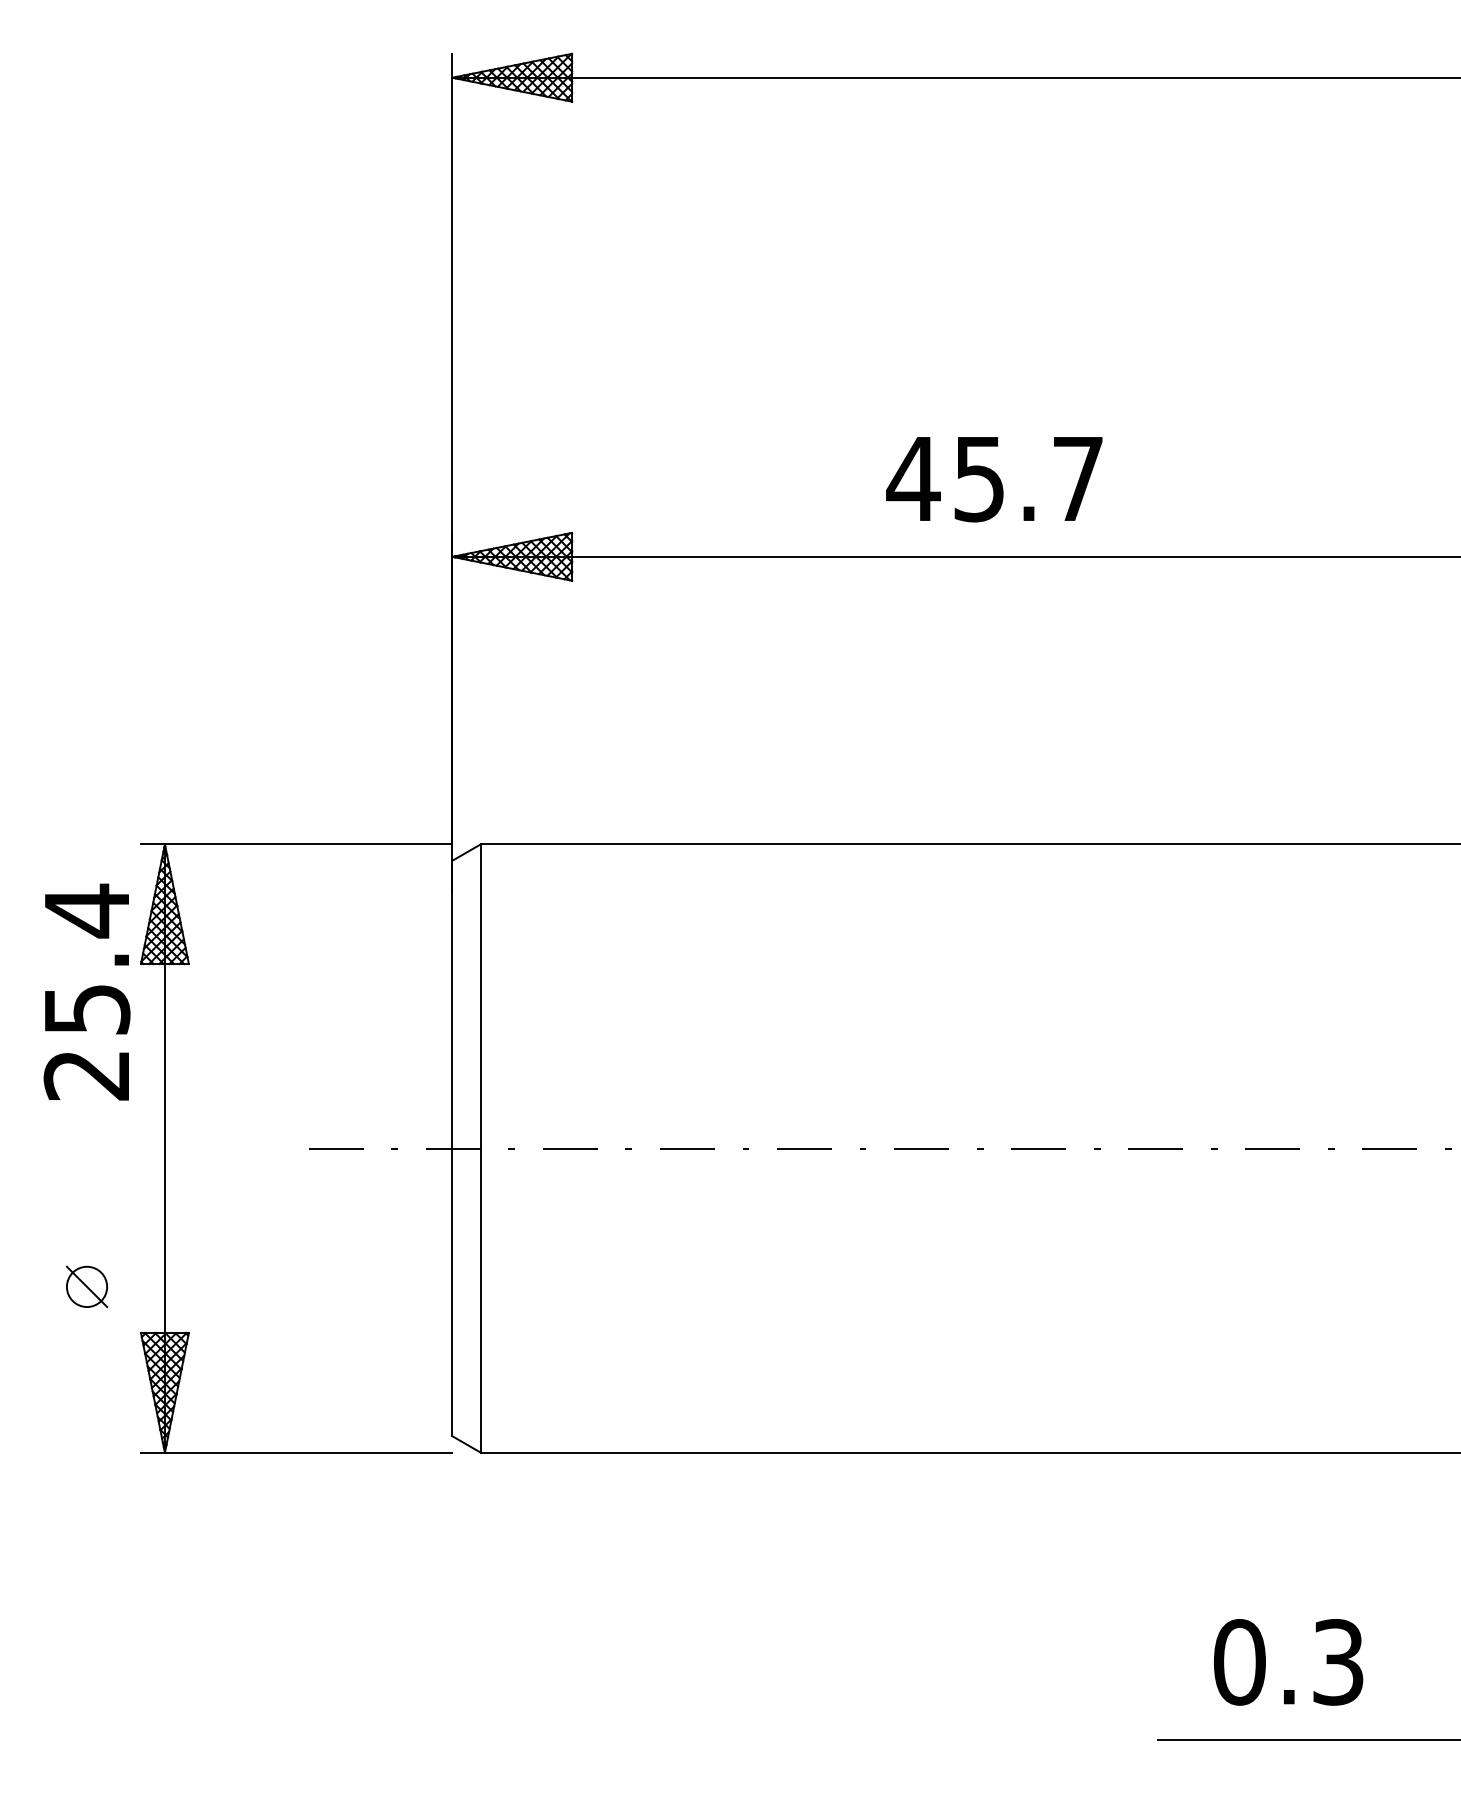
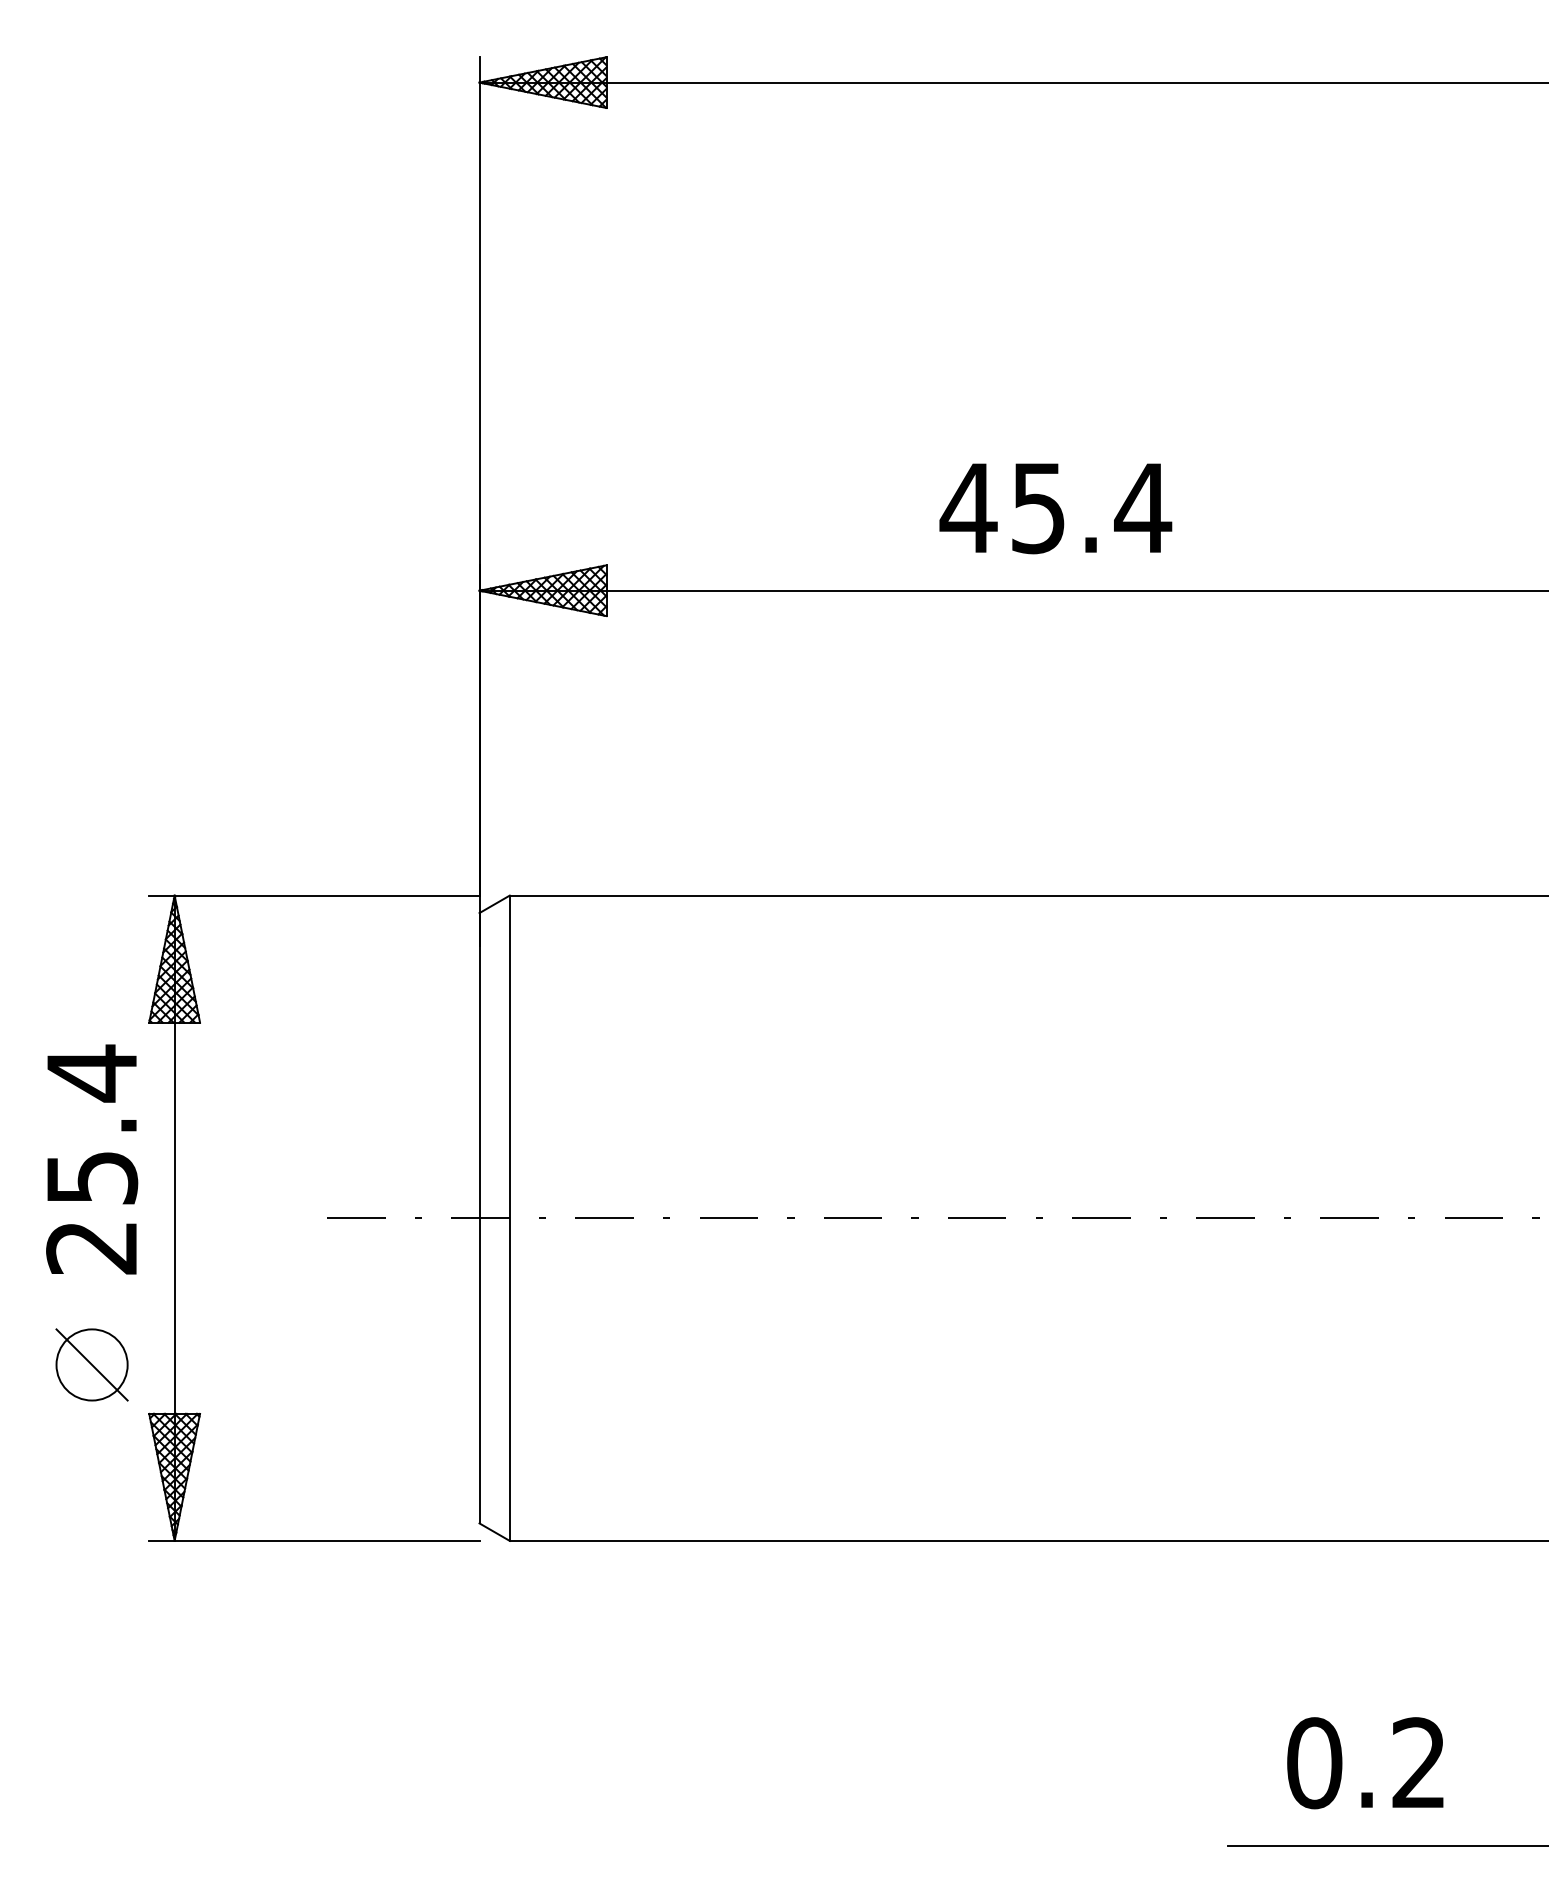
text: (1077, 478) -> (1142, 507), 45.7 -> 45.4
text: (86, 991) -> (91, 1158), moved
part: (86, 1286) -> (91, 1364), size x1.67
text: (1338, 1662) -> (1419, 1763), 0.3 -> 0.2

